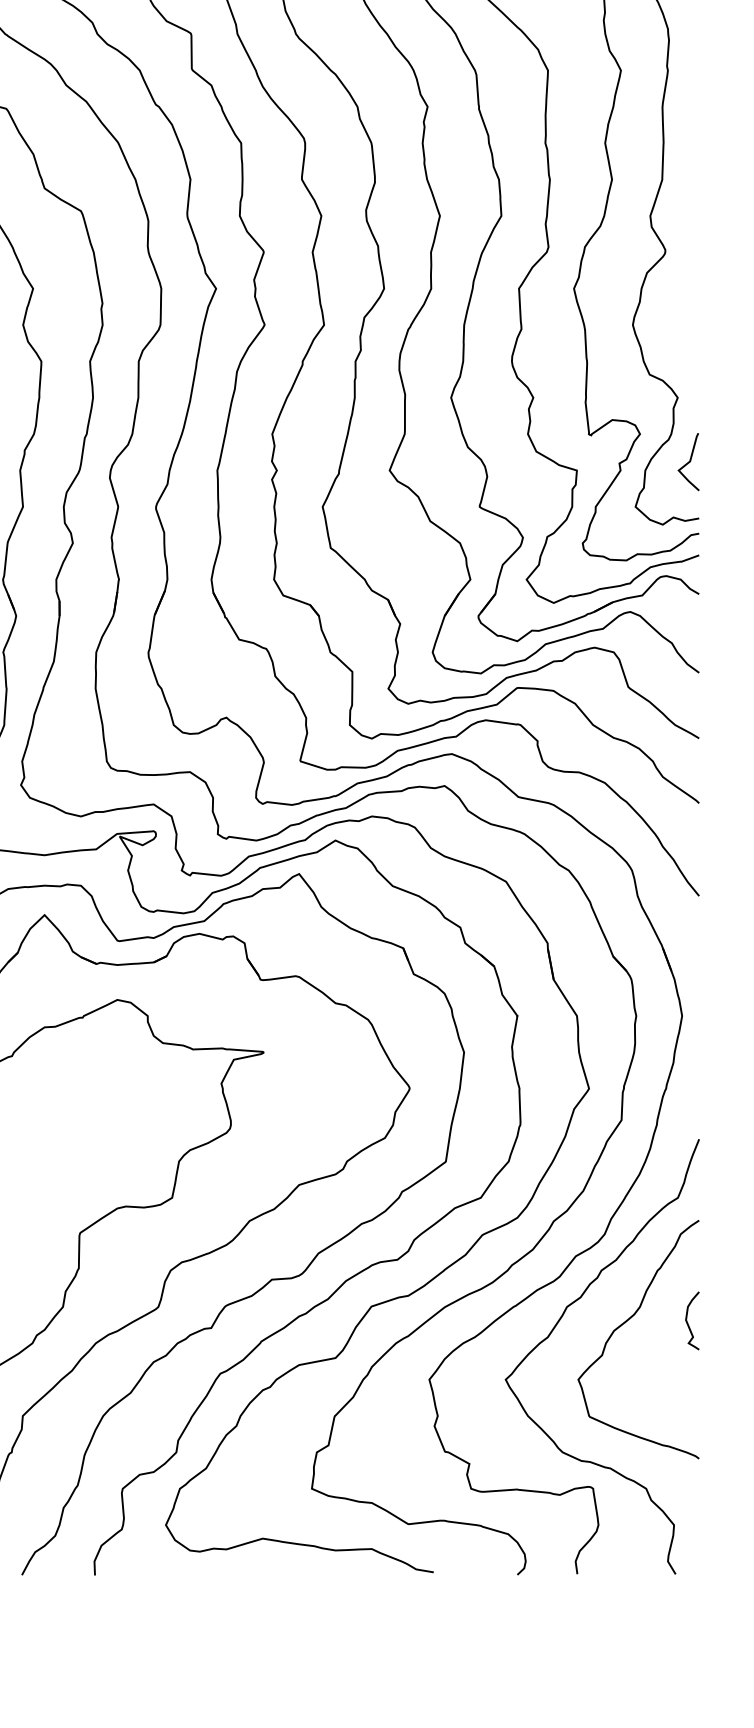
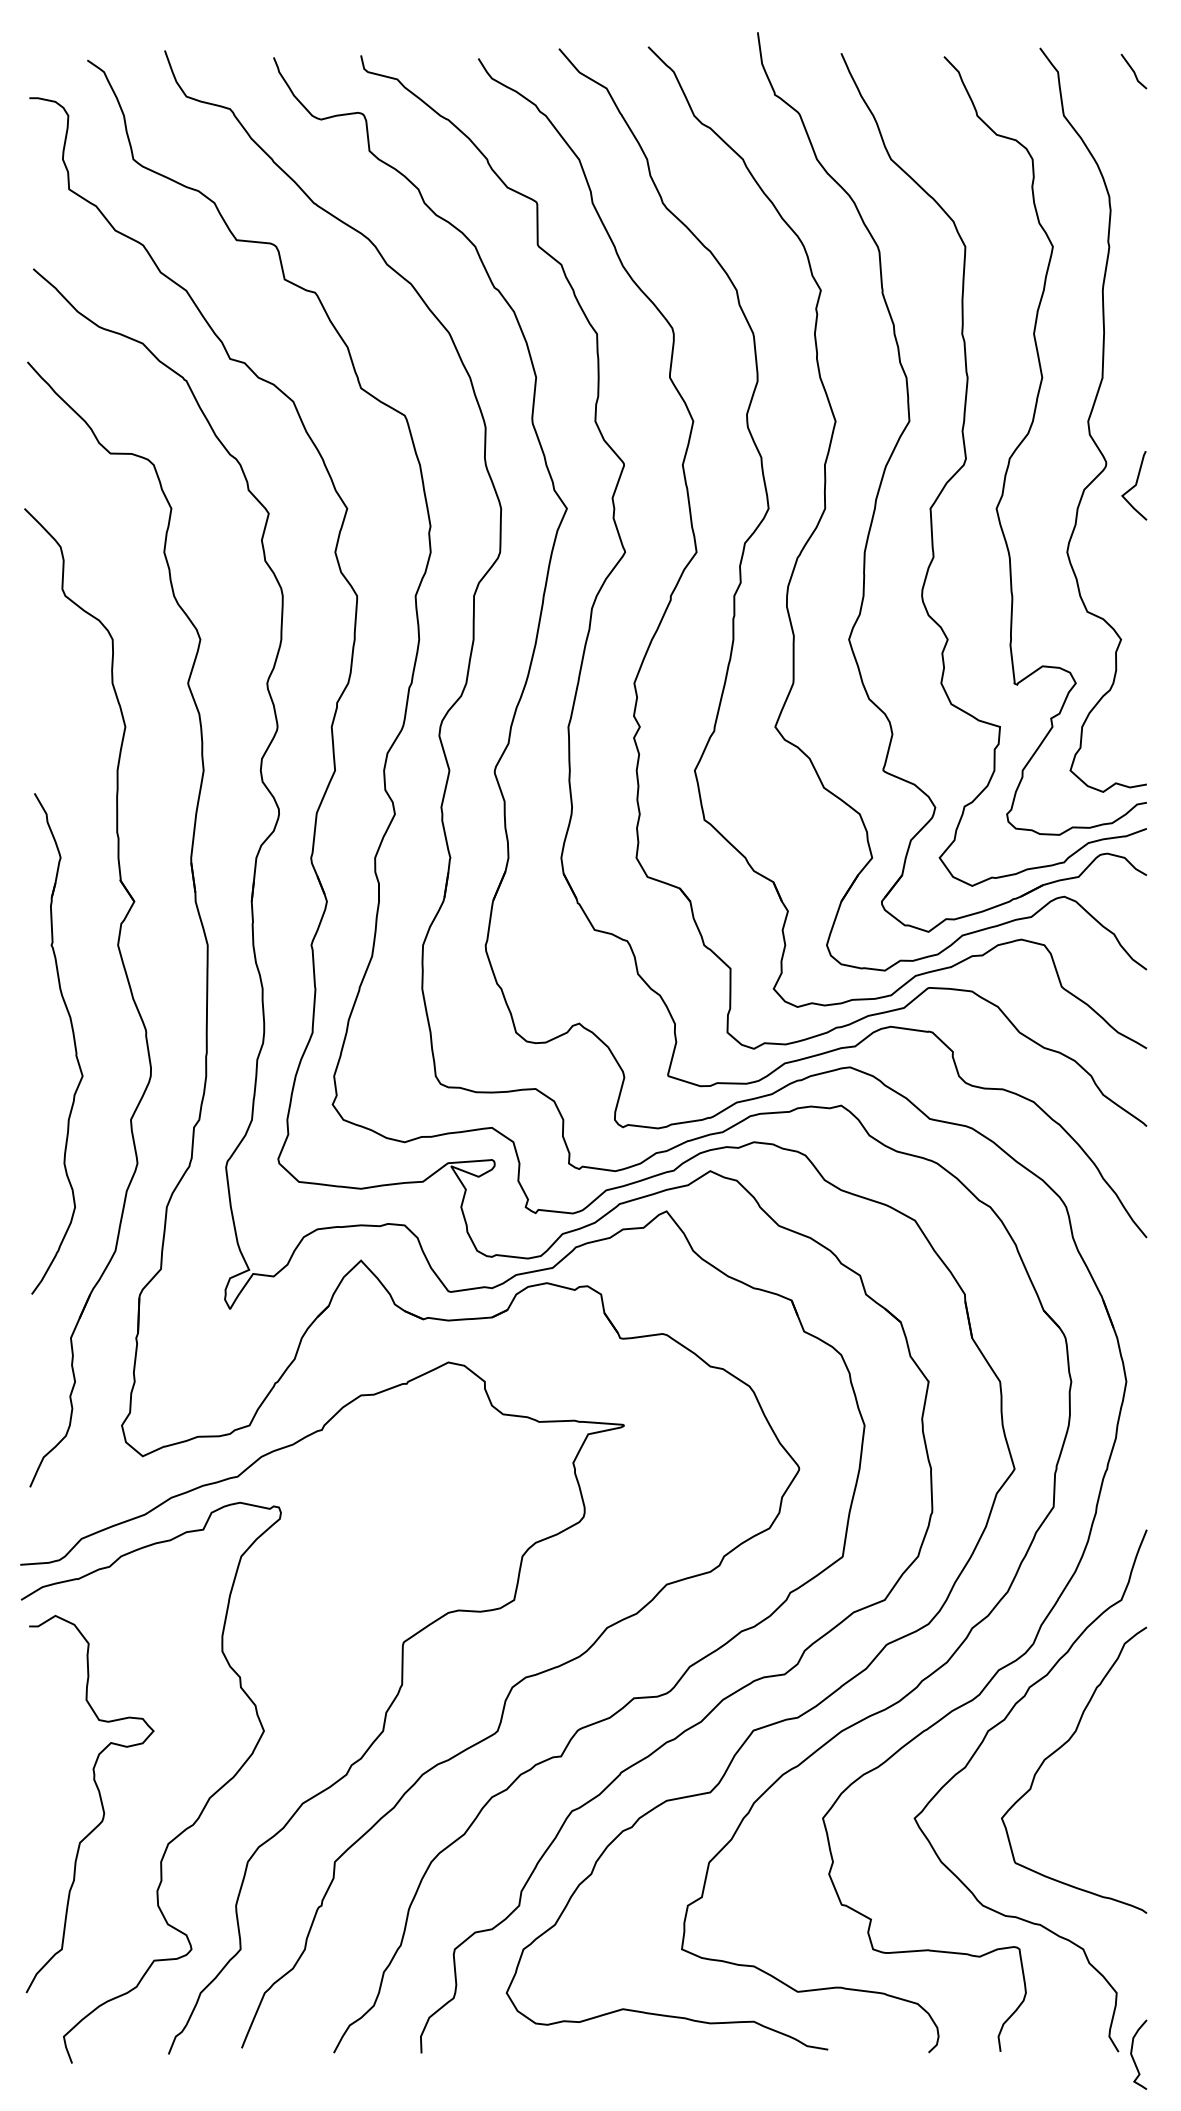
curve: (688, 461) -> (1134, 485), moved
curve: (688, 1322) -> (1133, 2056), moved

